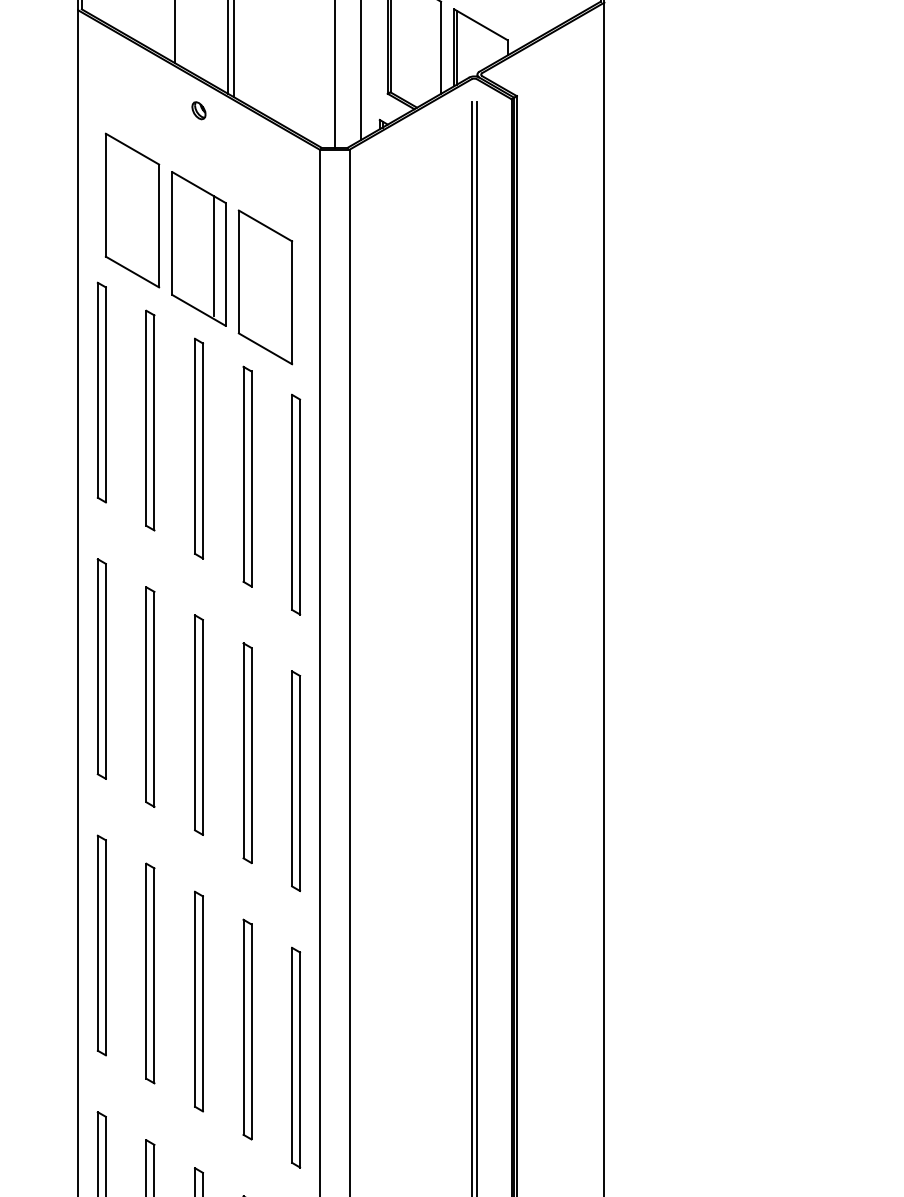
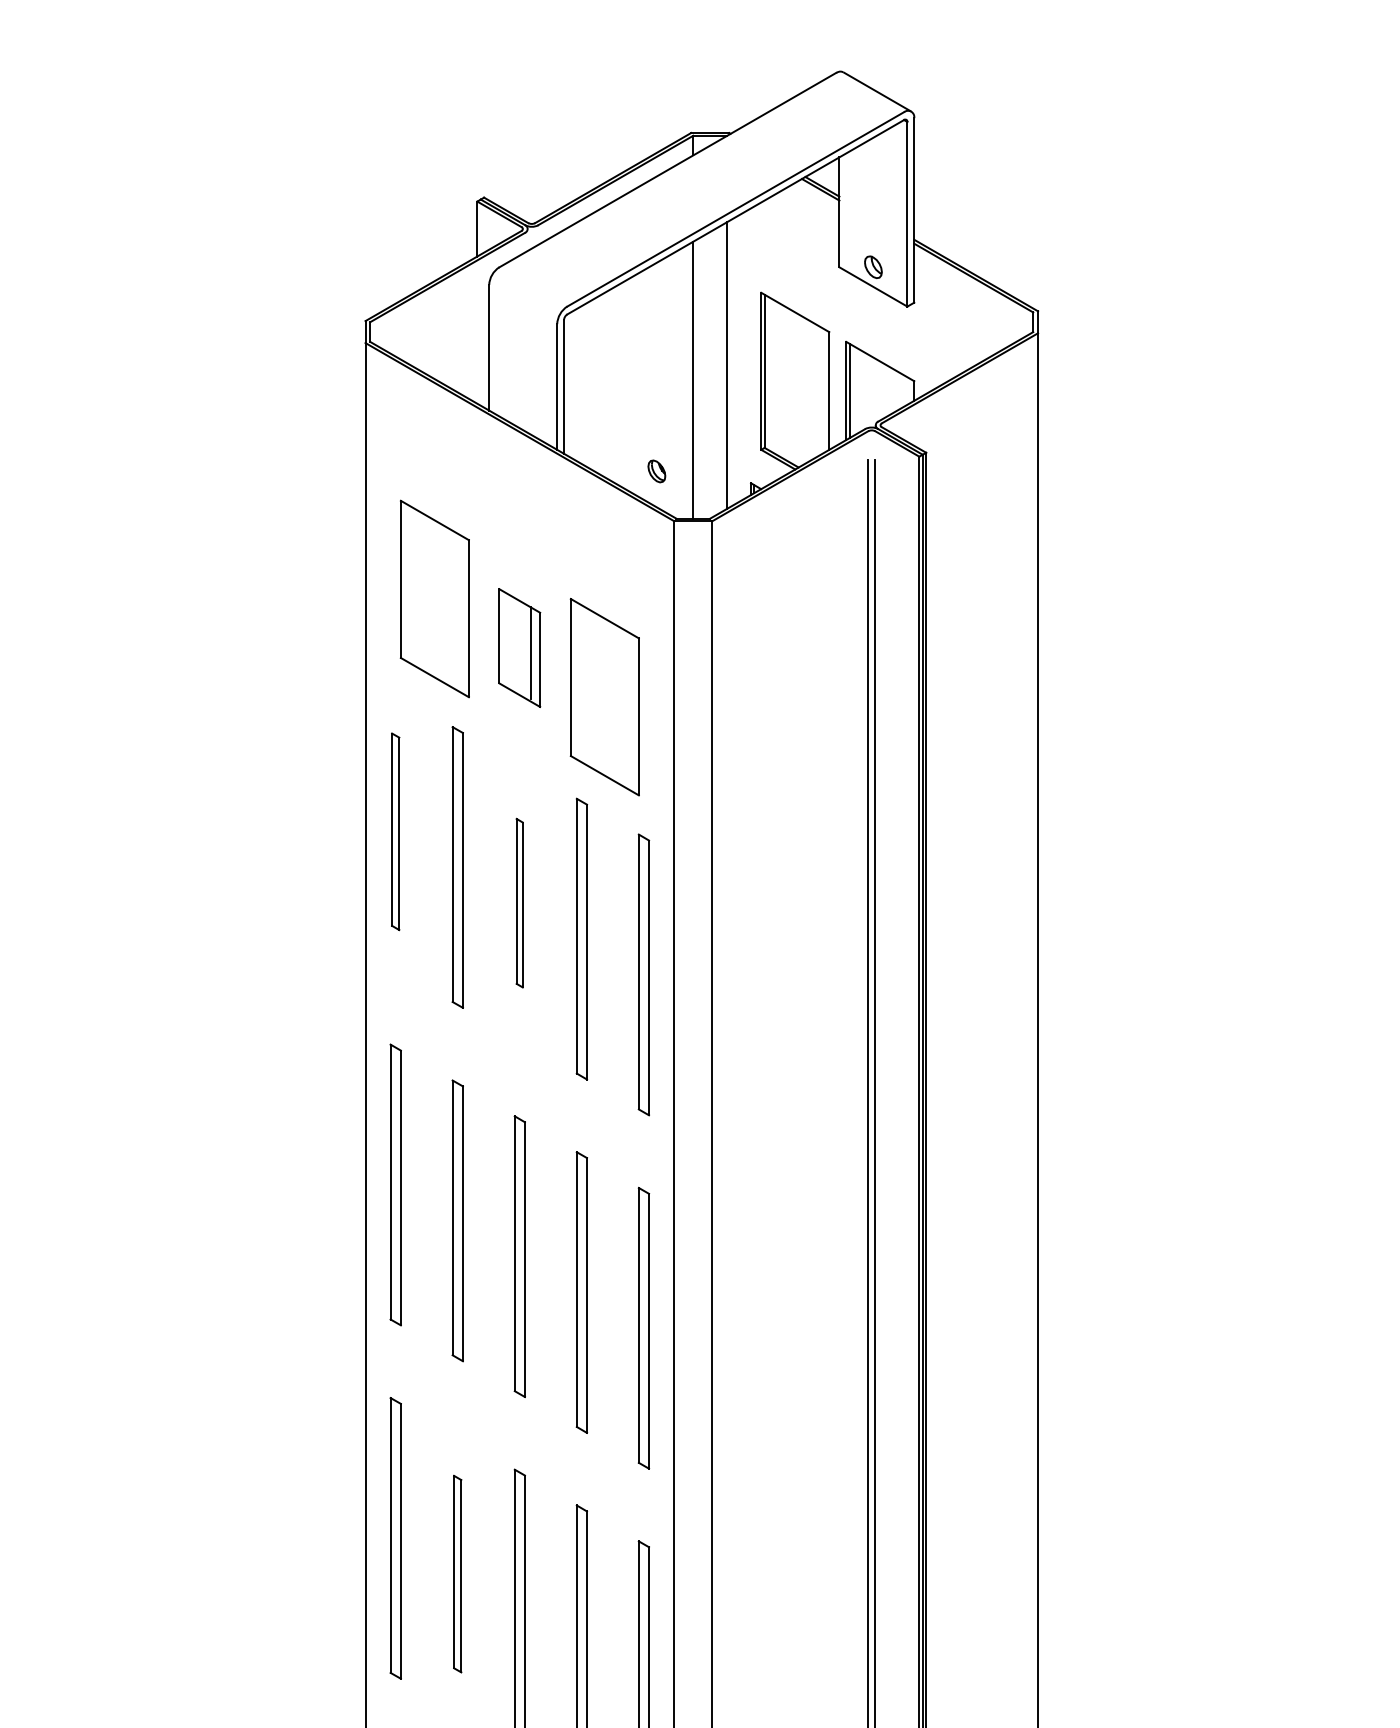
part: (198, 110) -> (656, 471), moved
part: (198, 248) -> (519, 647), size x0.6
part: (101, 392) -> (395, 831), size x0.7
part: (198, 448) -> (519, 902), size x0.6
part: (150, 973) -> (457, 1573), size x0.7

